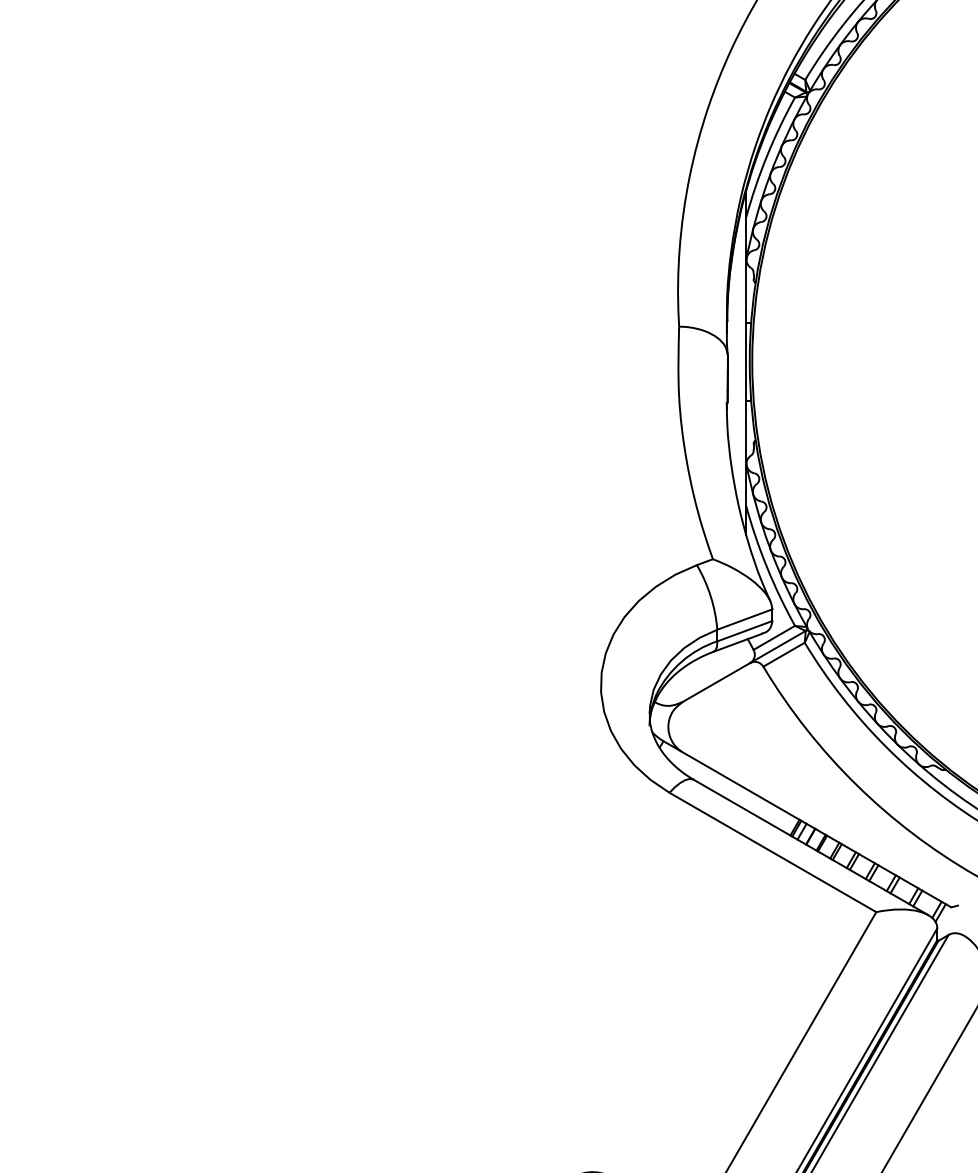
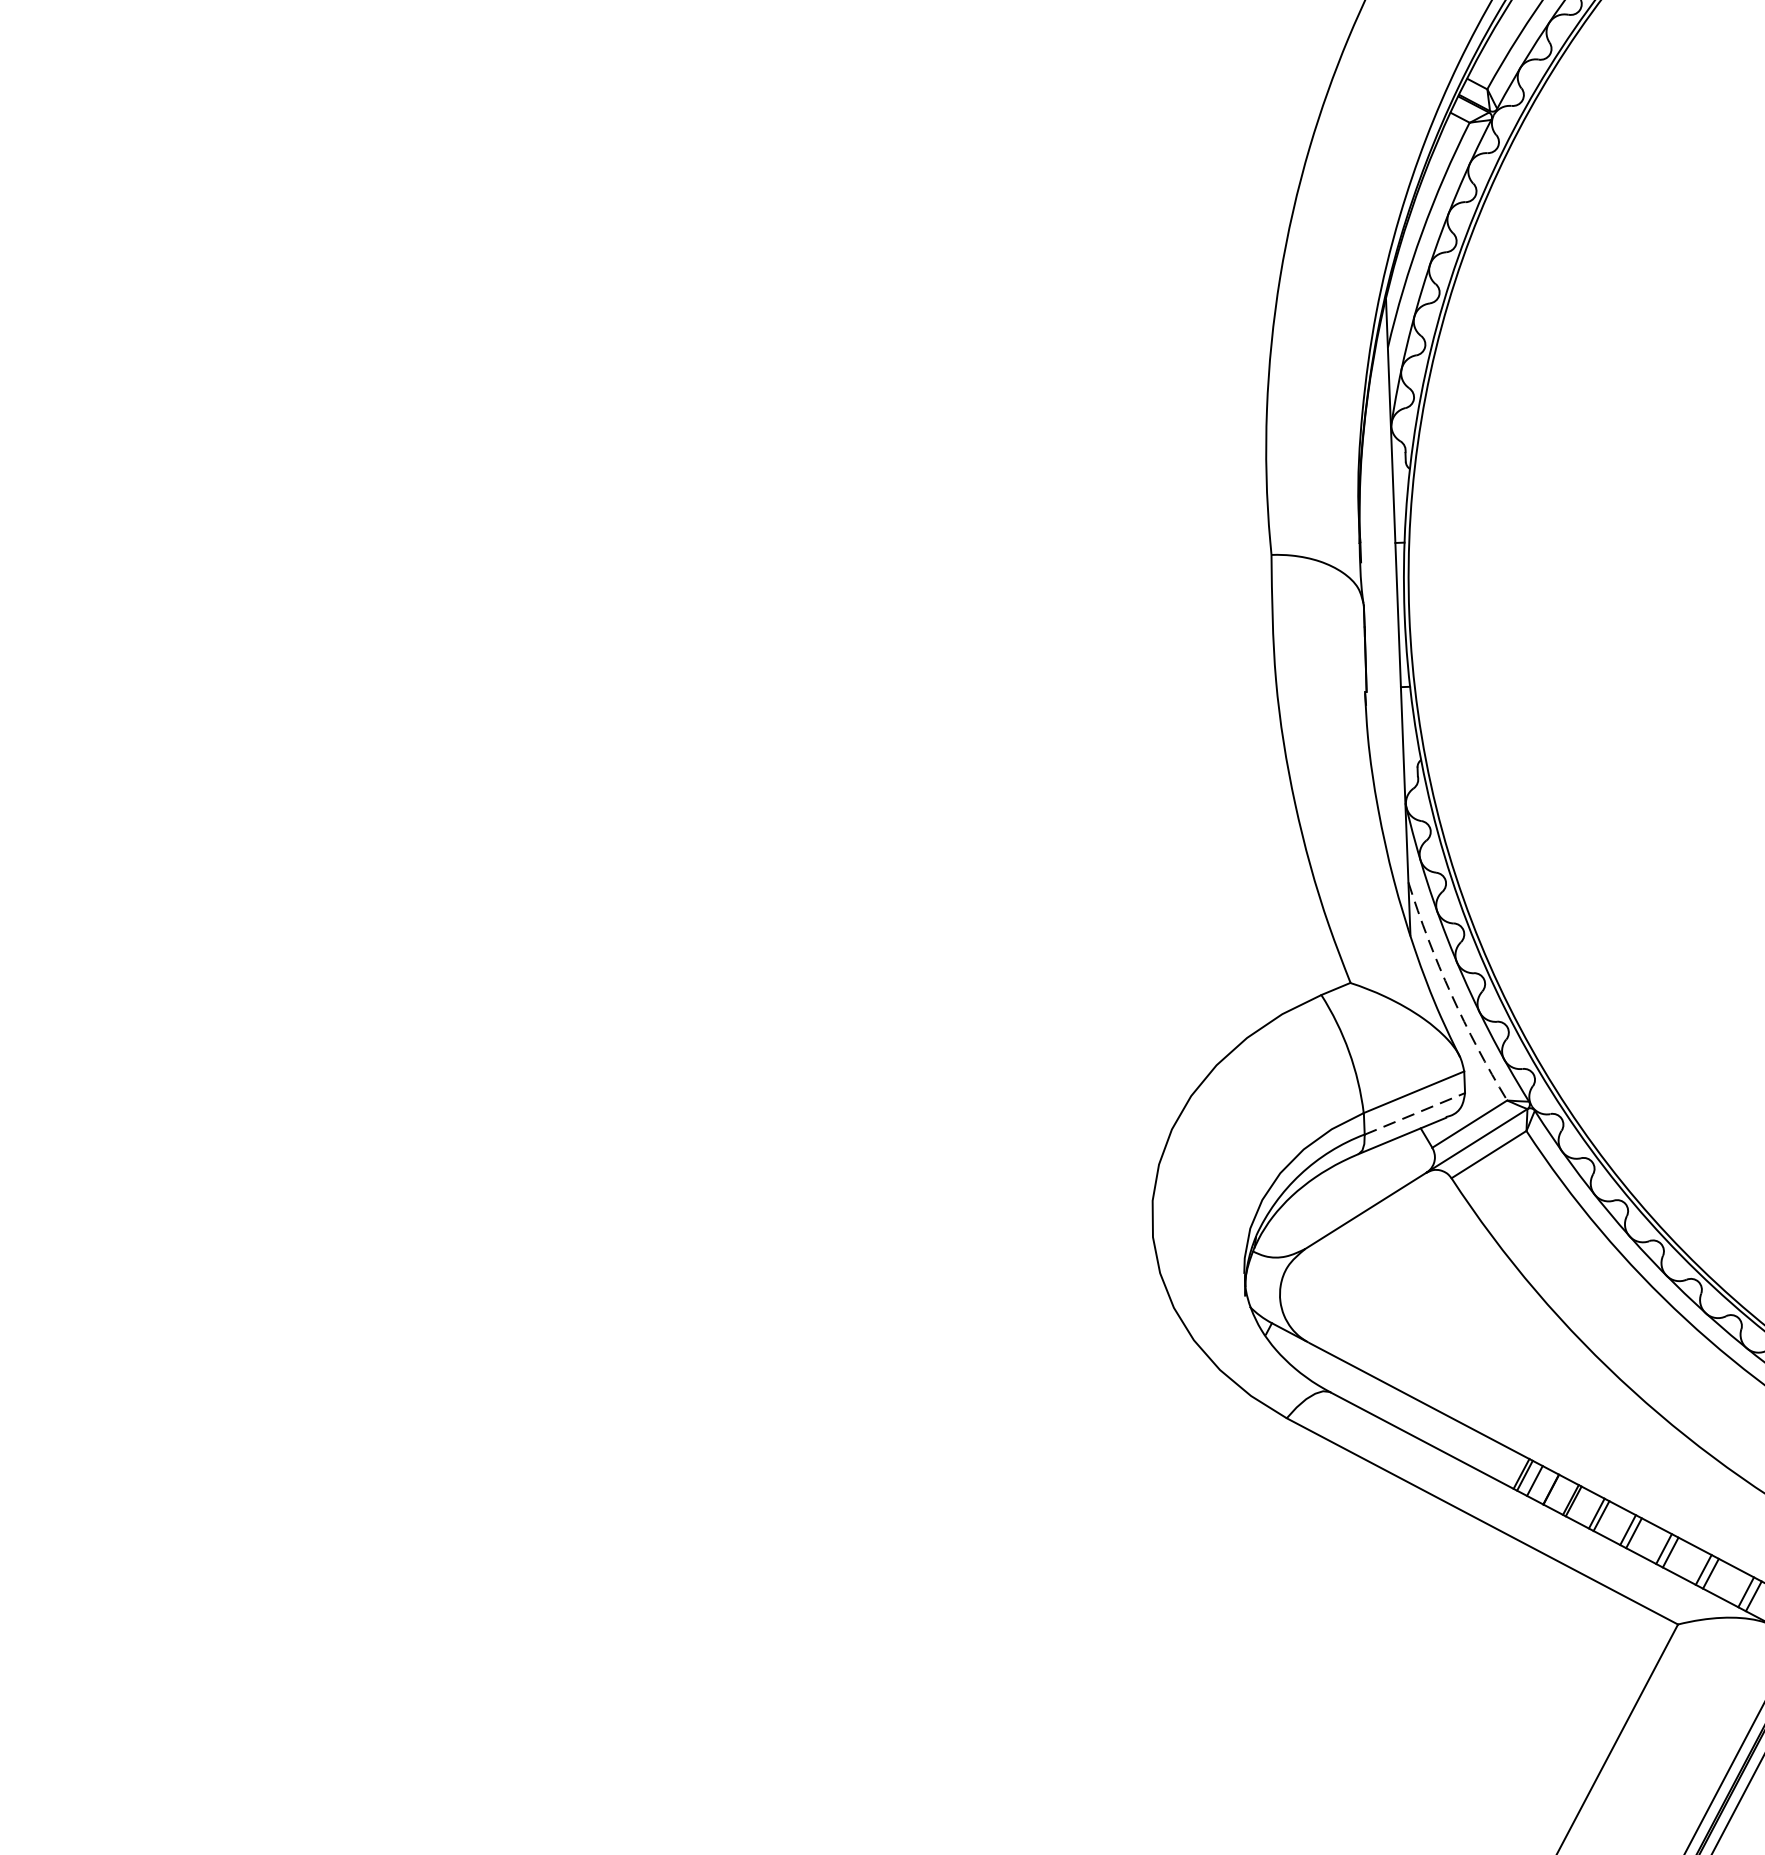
arc: (767, 567) -> (1452, 994), solid -> dashed
line: (745, 631) -> (1415, 1114), solid -> dashed

